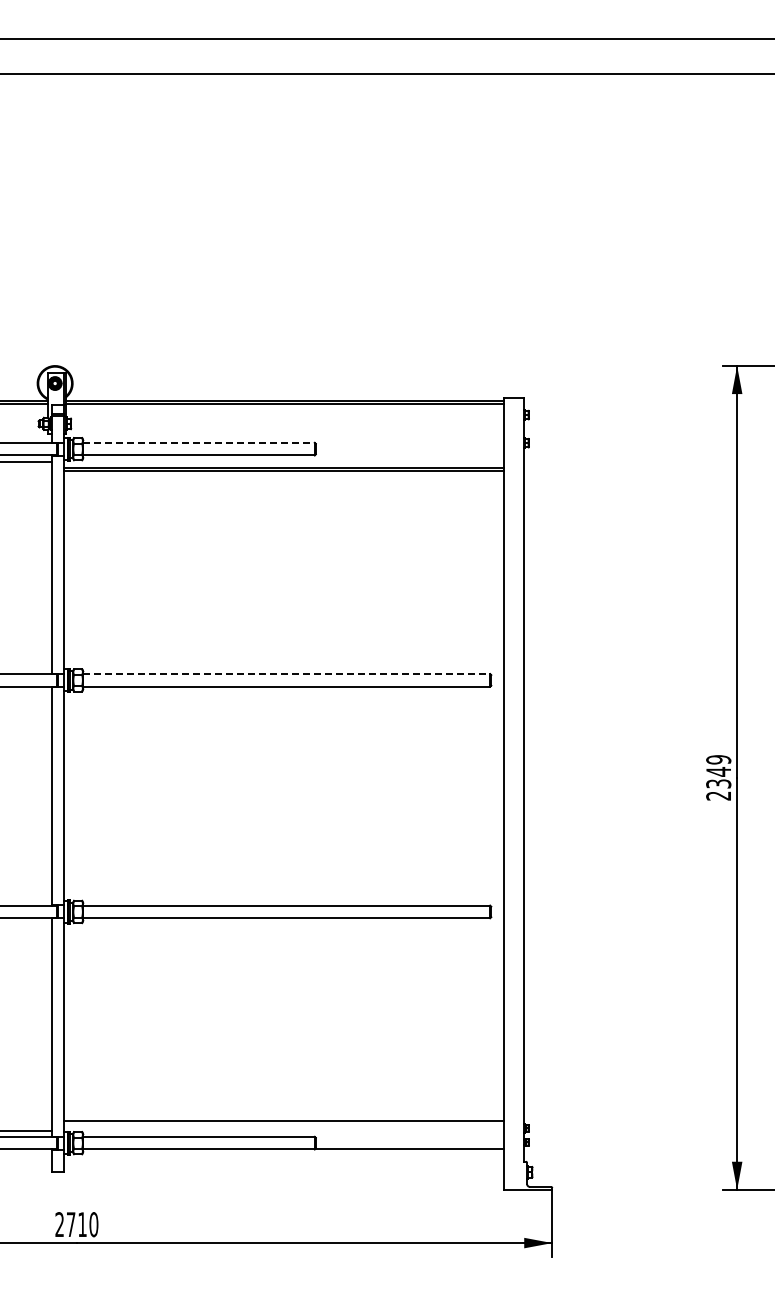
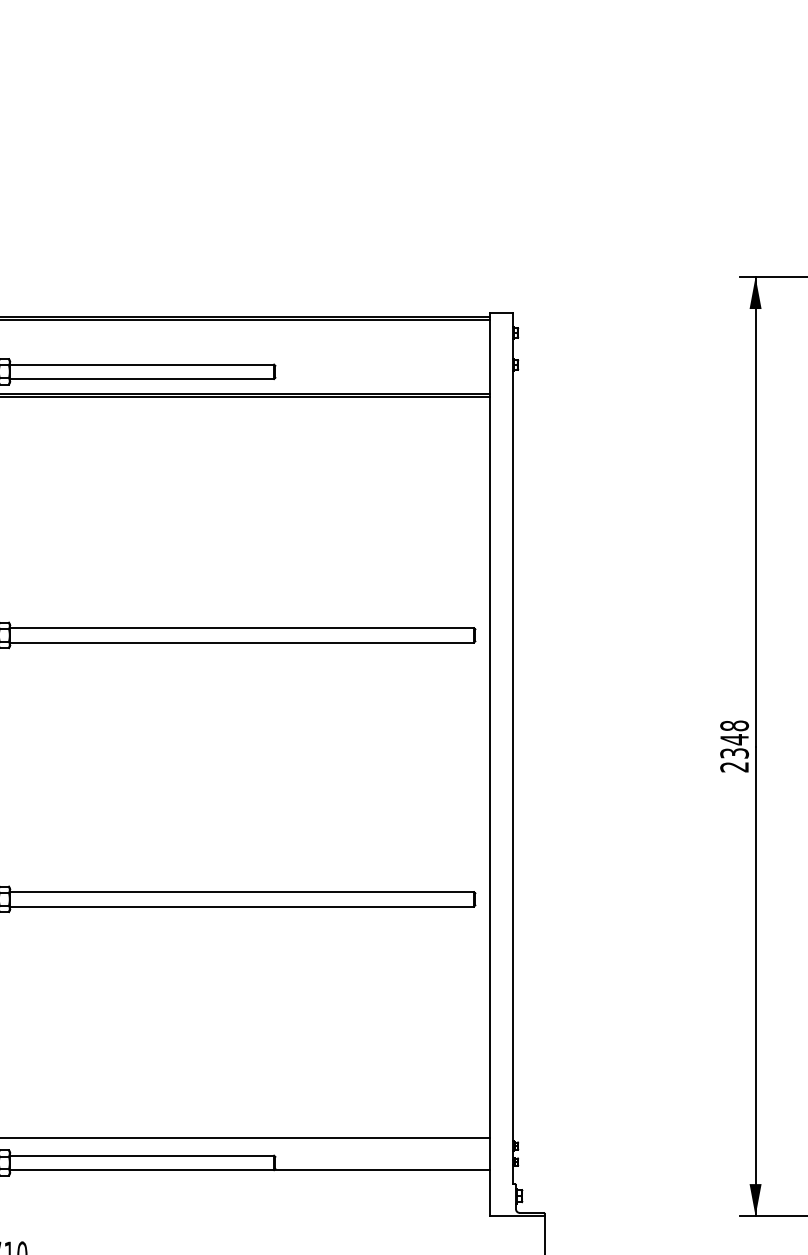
line: (199, 442) -> (142, 364), dashed -> solid
line: (287, 674) -> (243, 628), dashed -> solid
text: (718, 759) -> (734, 725), 2349 -> 2348

